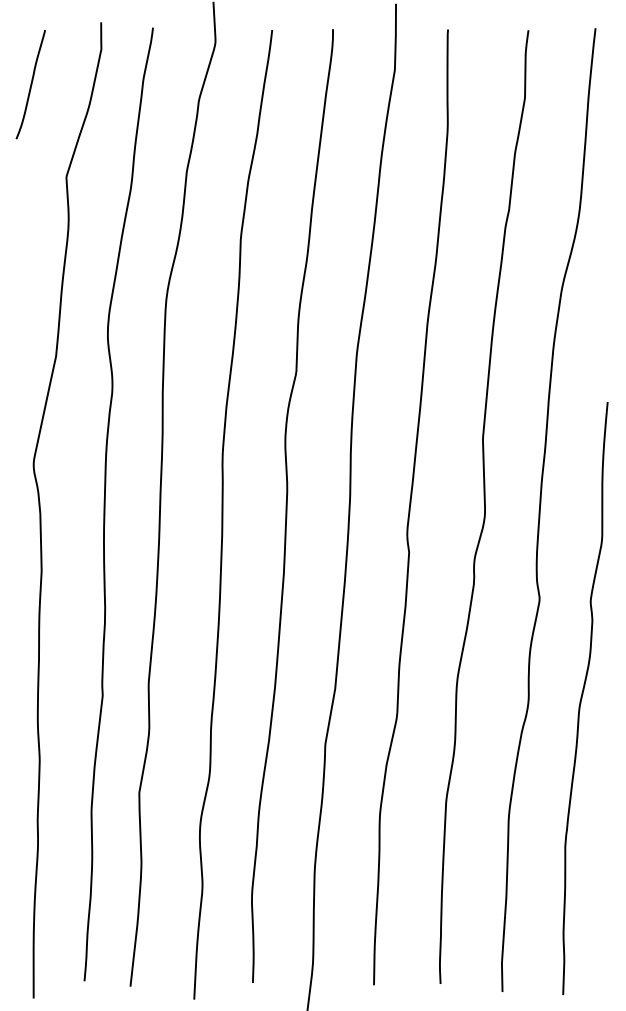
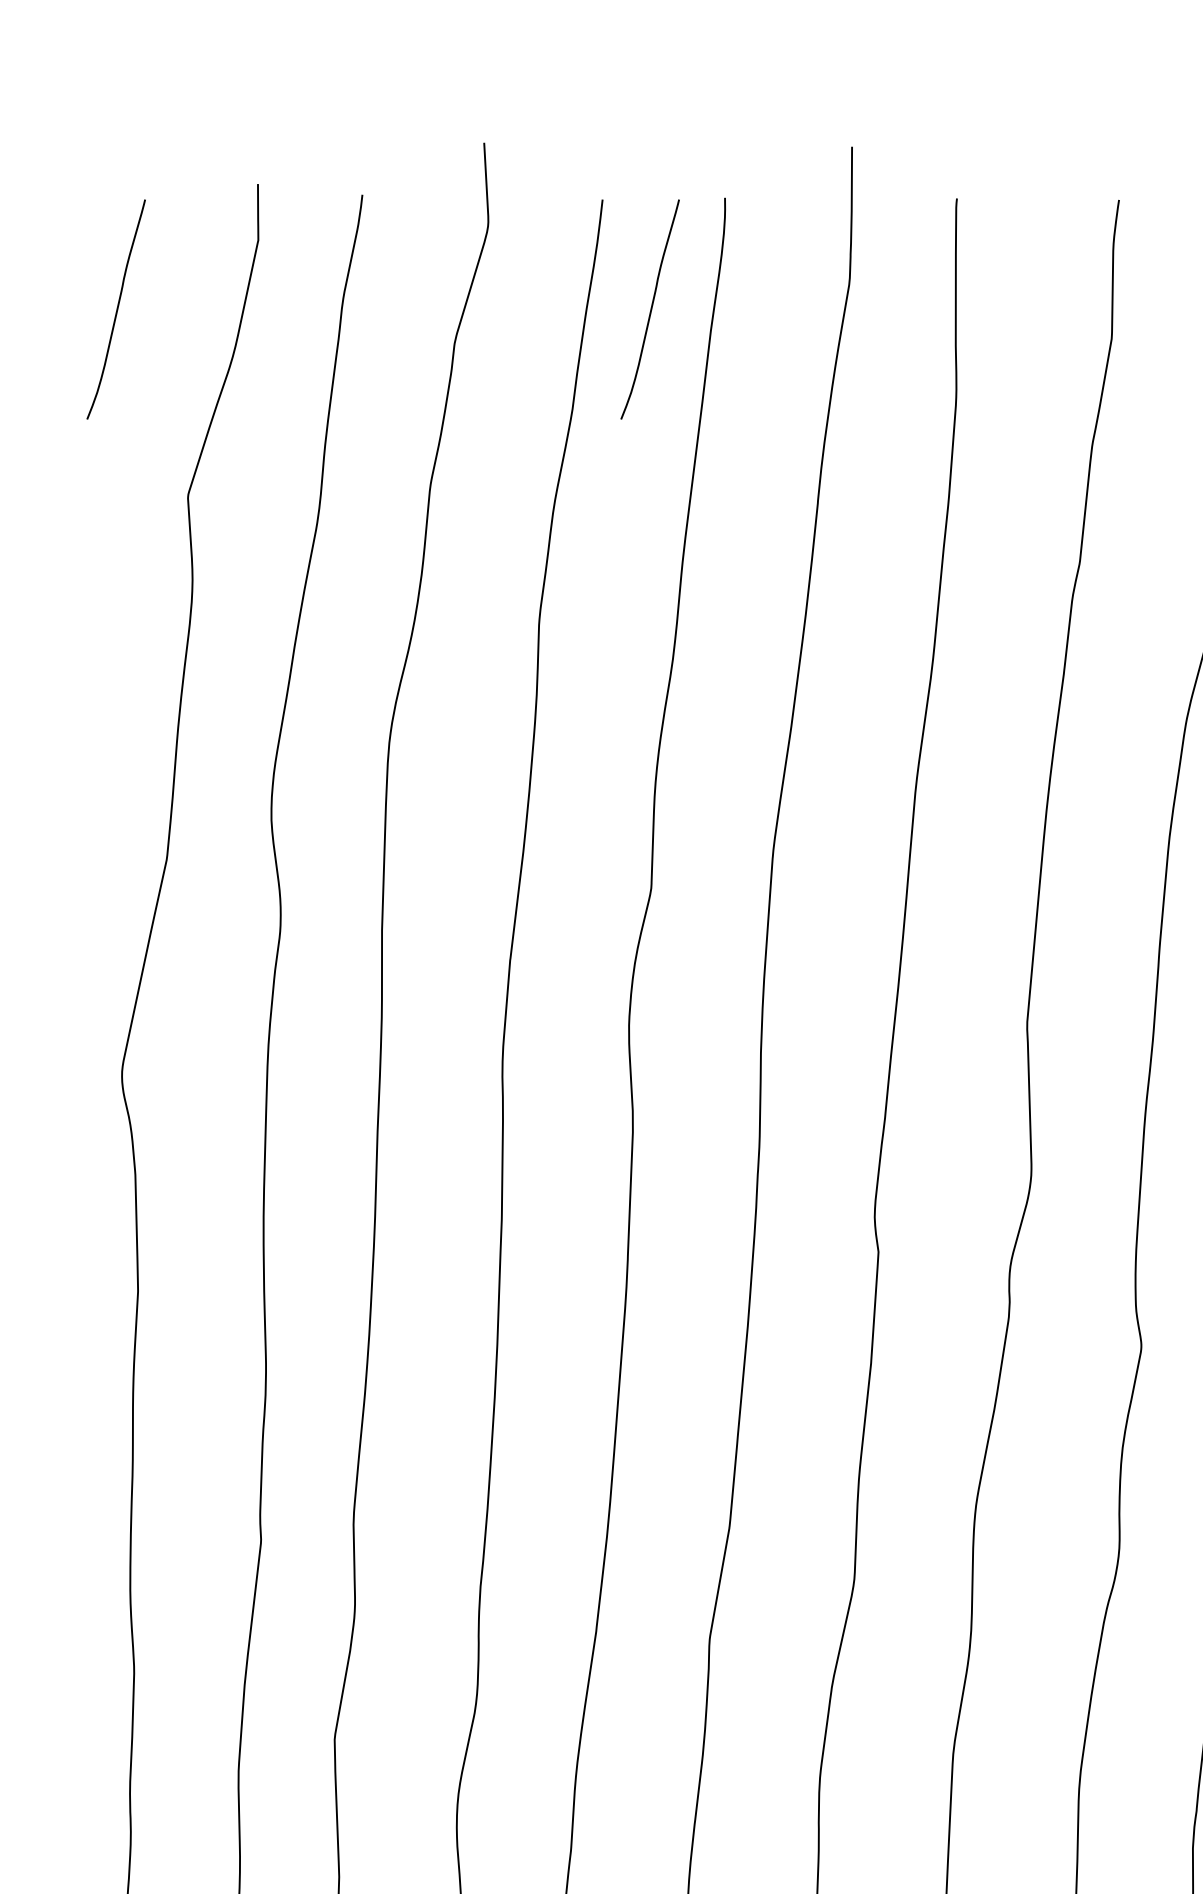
curve: (295, 84) -> (649, 309), added

